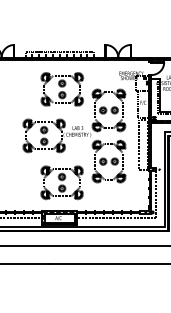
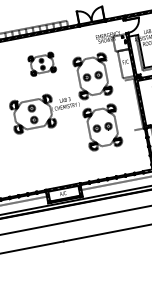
part: (62, 89) -> (42, 64), size x0.6
line: (139, 145) -> (130, 105), removed
part: (61, 182) -> (59, 157), removed

